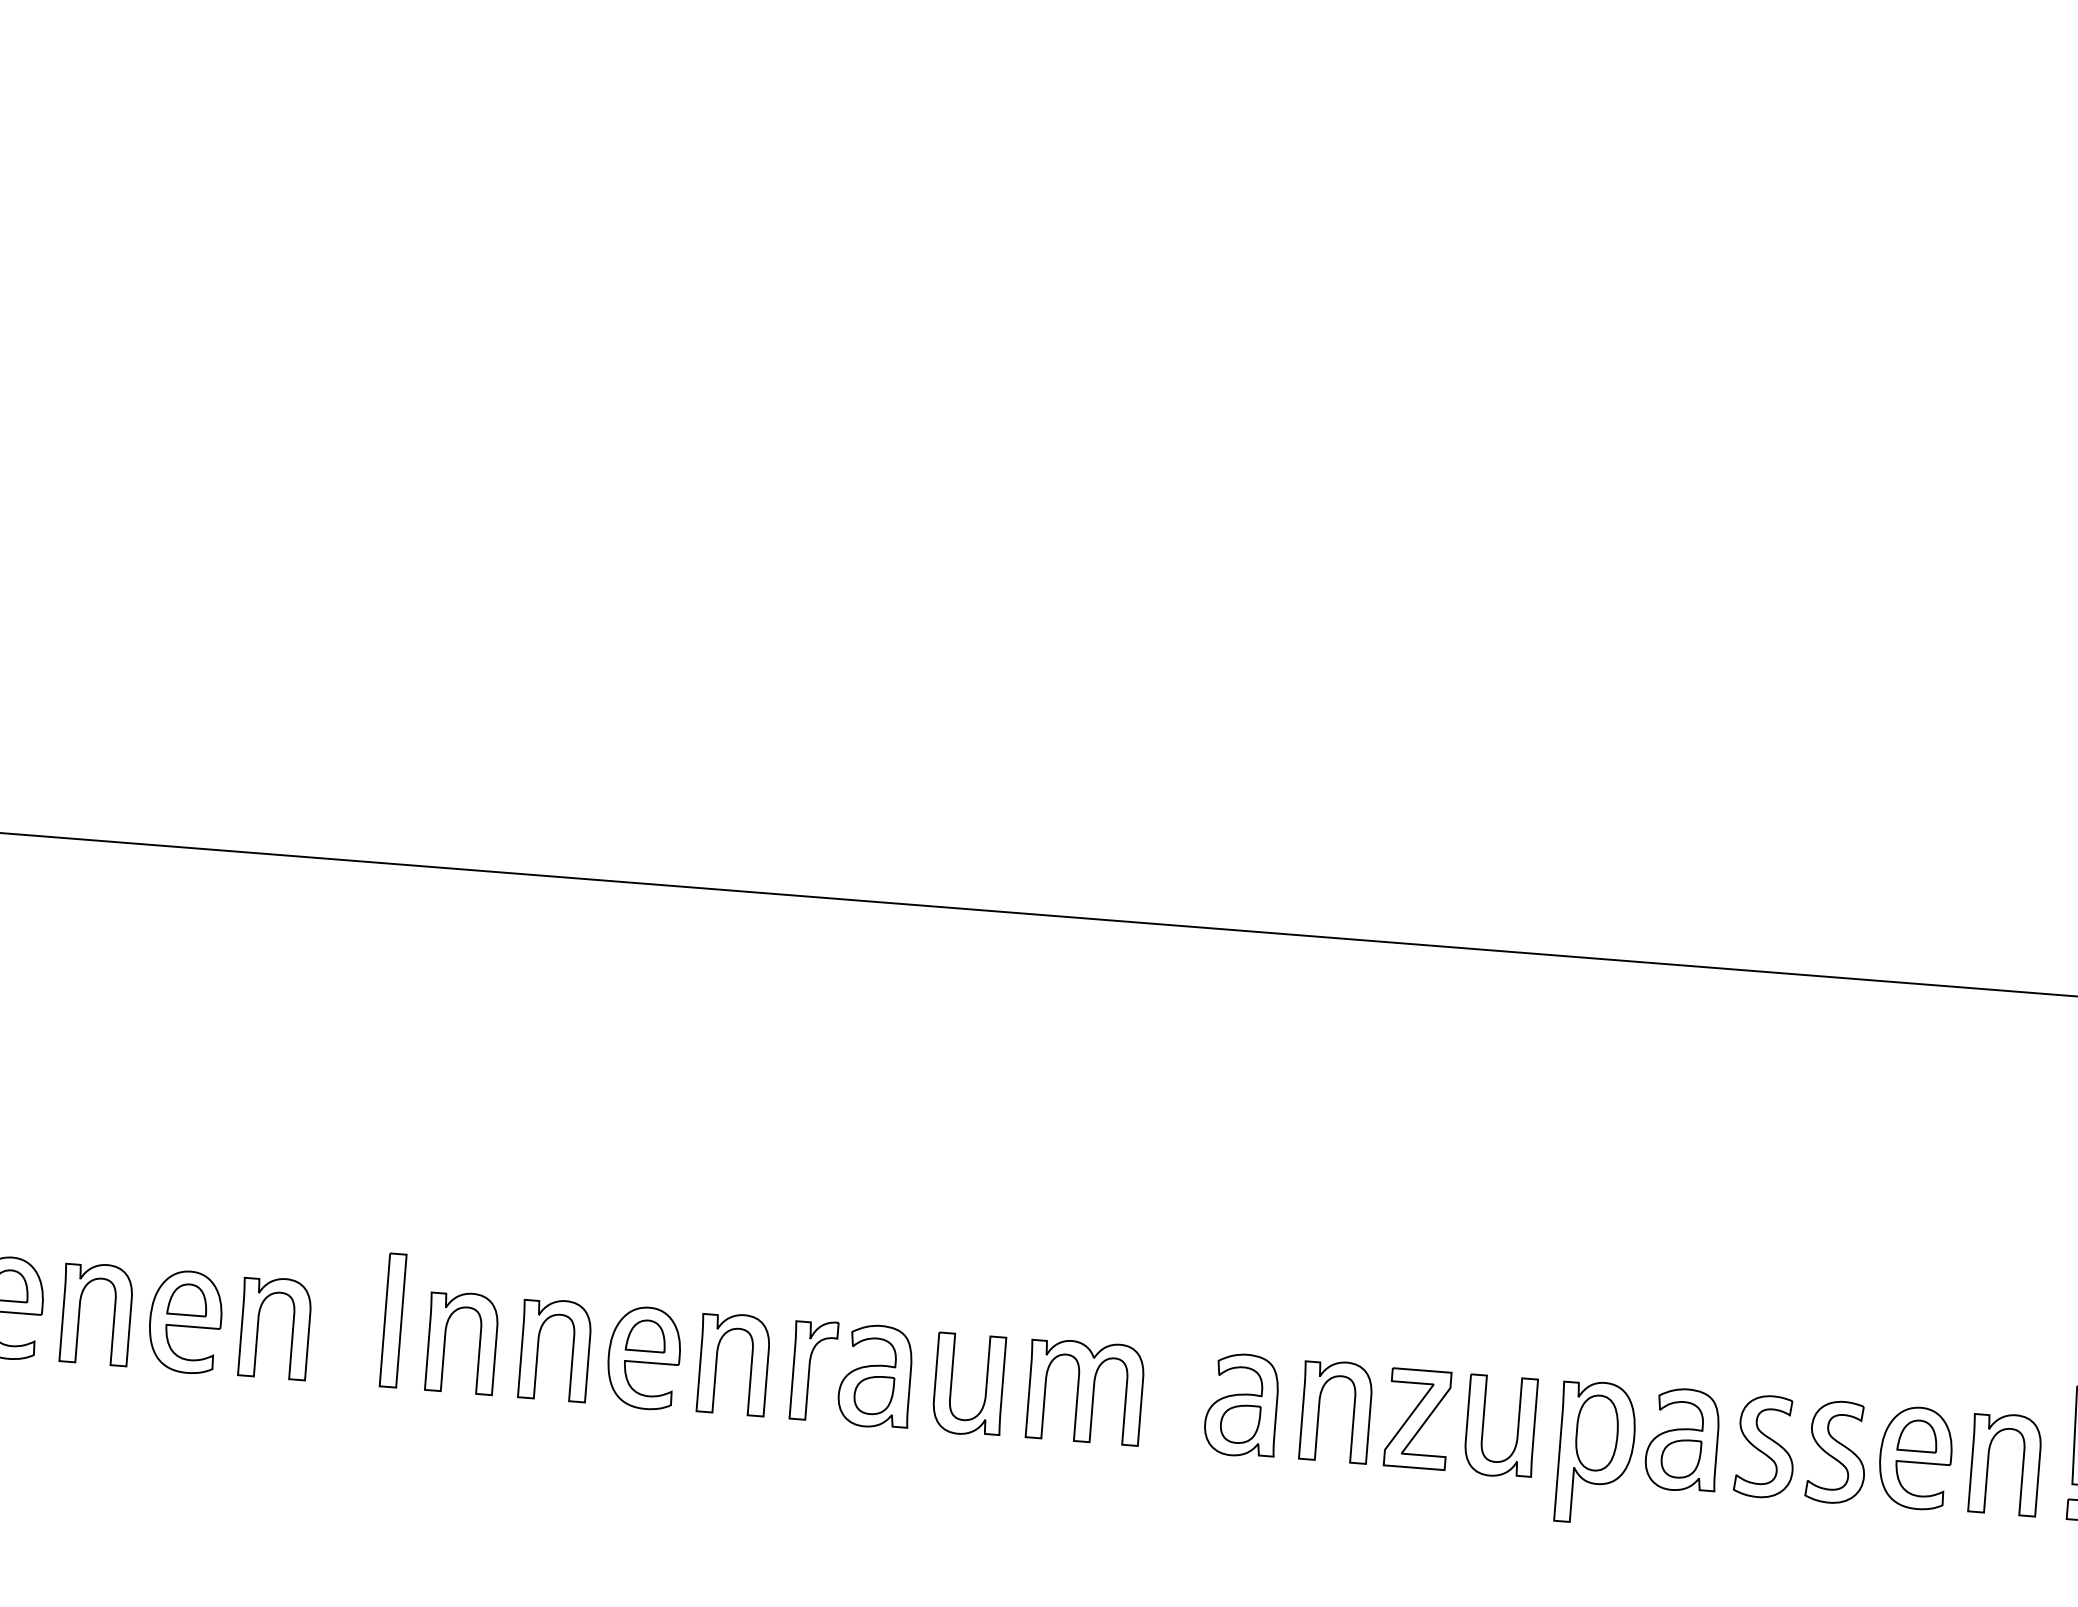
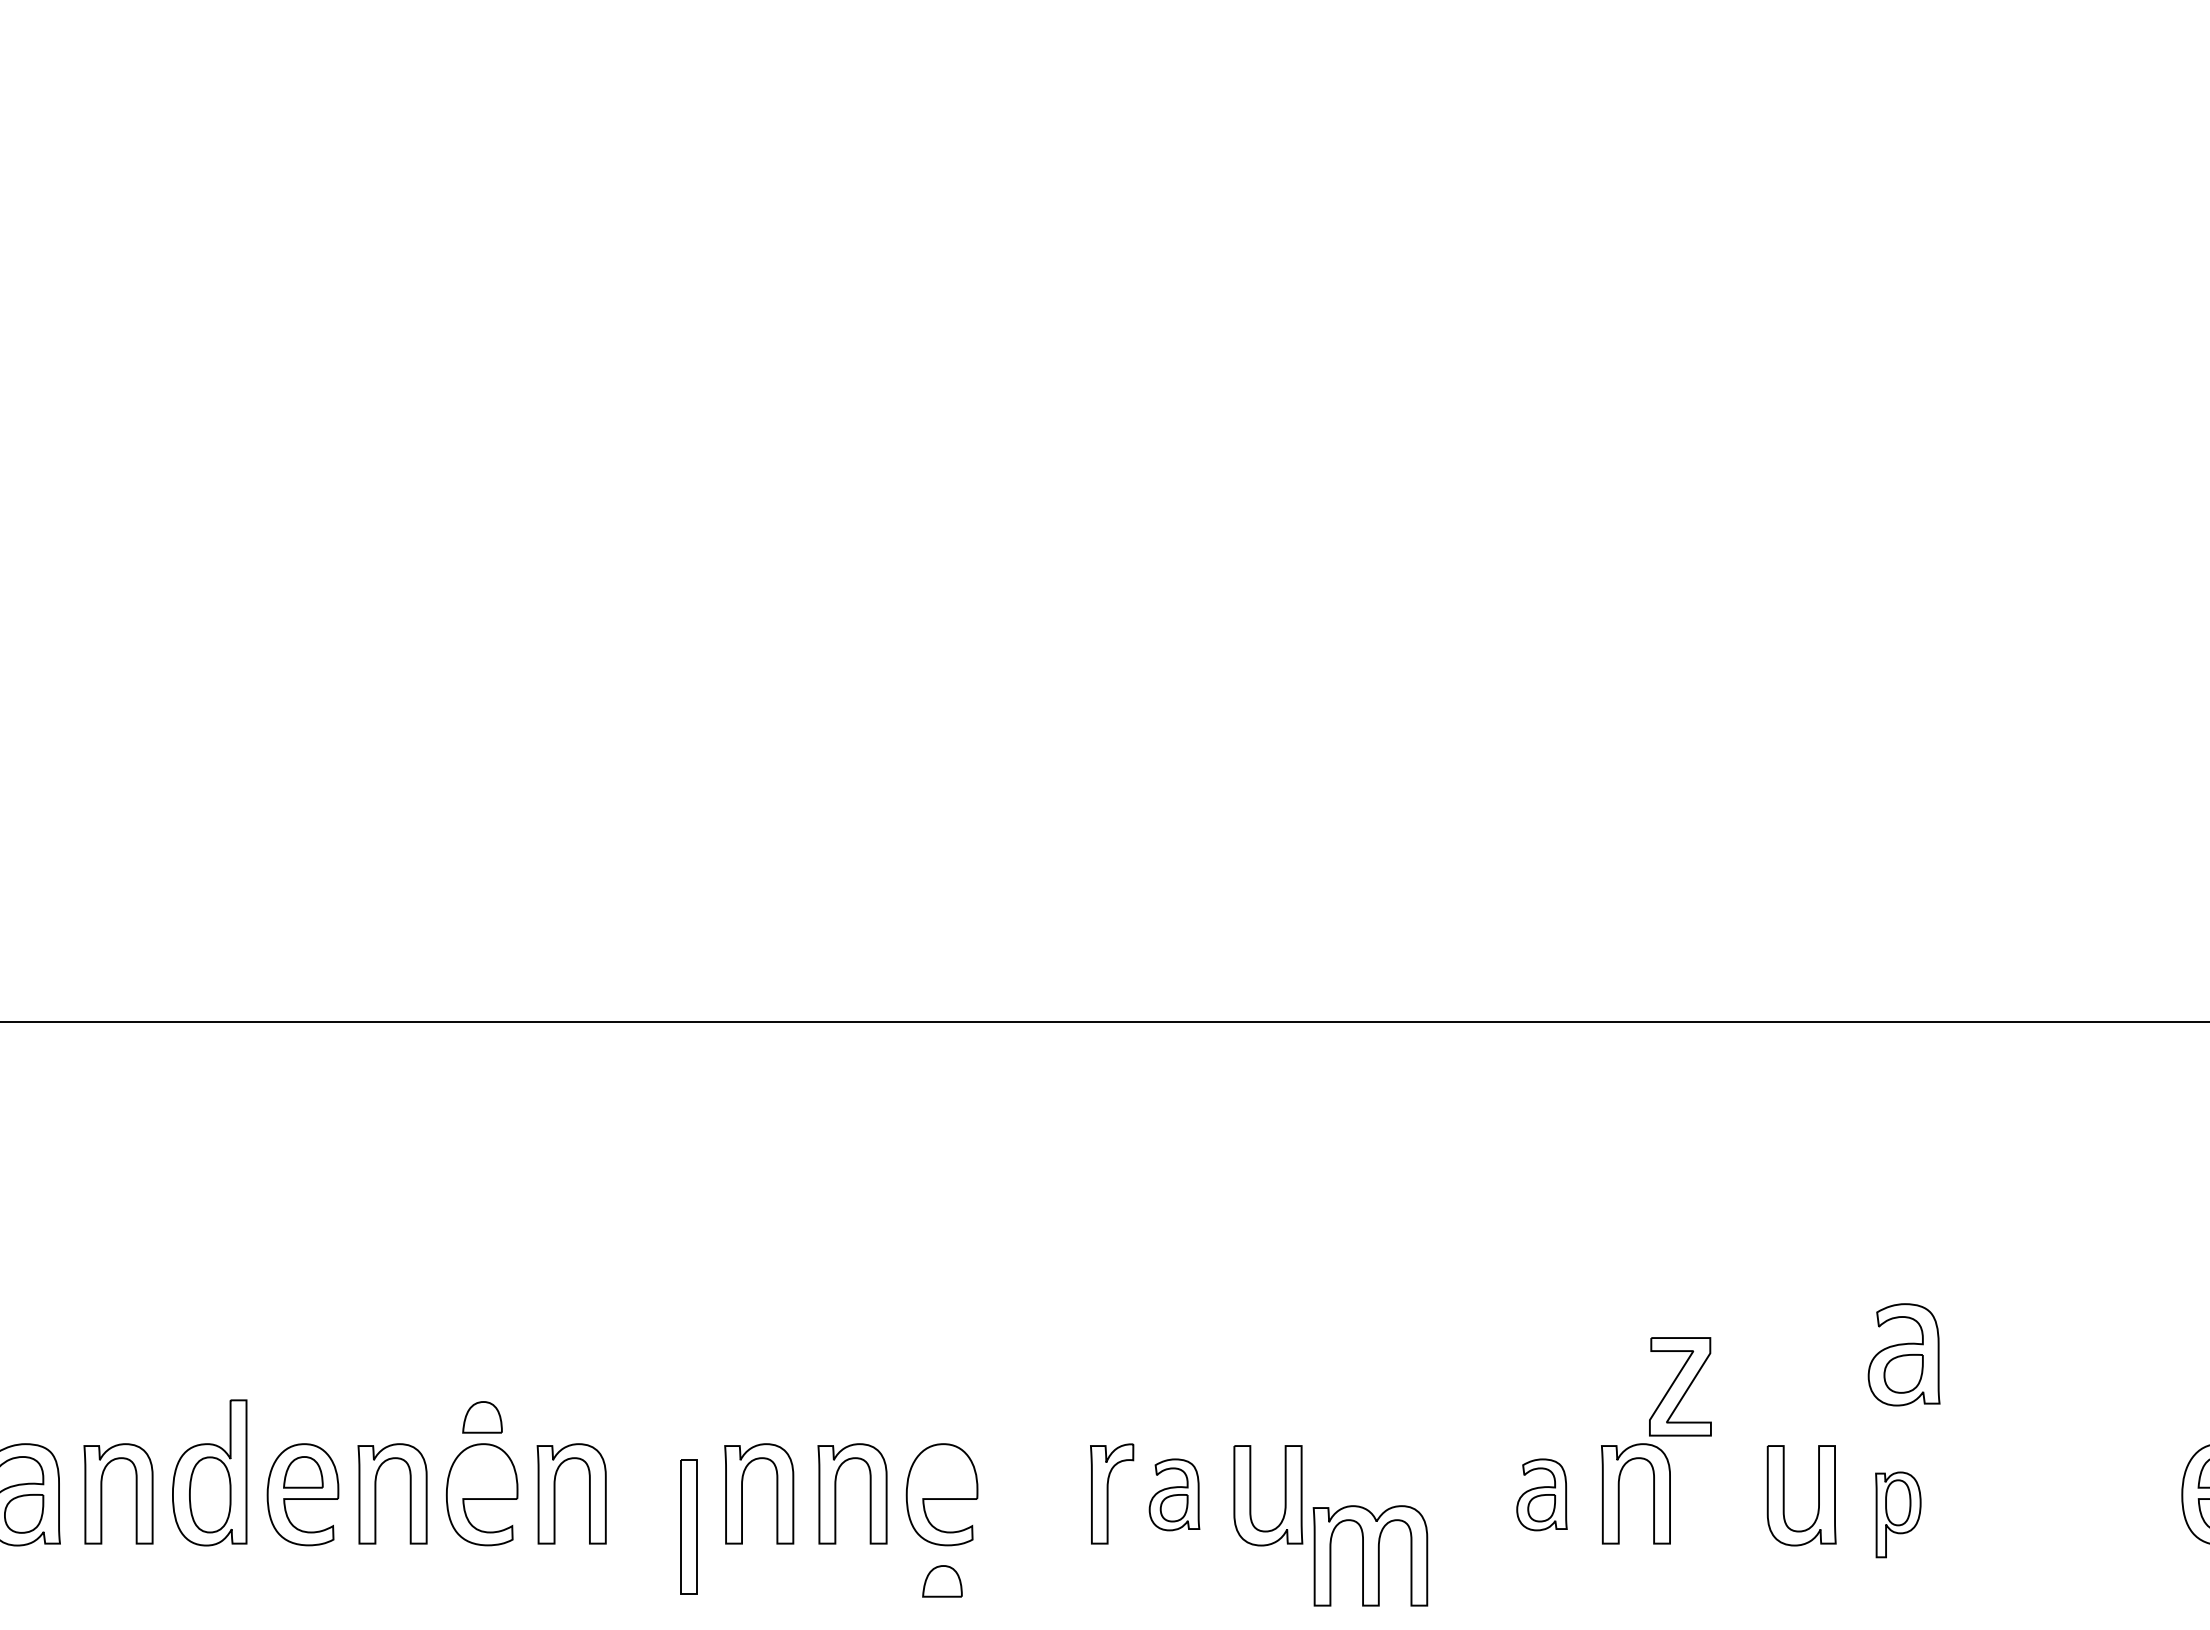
part: (187, 1299) -> (482, 1417), moved
part: (392, 1319) -> (688, 1526), moved
part: (646, 1335) -> (942, 1581), moved
part: (717, 1362) -> (1015, 1493), removed
part: (875, 1376) -> (1174, 1494), size x0.7
part: (1085, 1391) -> (1370, 1555), moved
part: (1241, 1404) -> (1541, 1494), size x0.7
part: (1418, 1418) -> (1680, 1386), moved
part: (1682, 1439) -> (1903, 1354), moved
part: (1766, 1446) -> (2067, 1494), removed
part: (1836, 1451) -> (2138, 1494), removed
part: (1596, 1452) -> (1898, 1514), size x0.6

